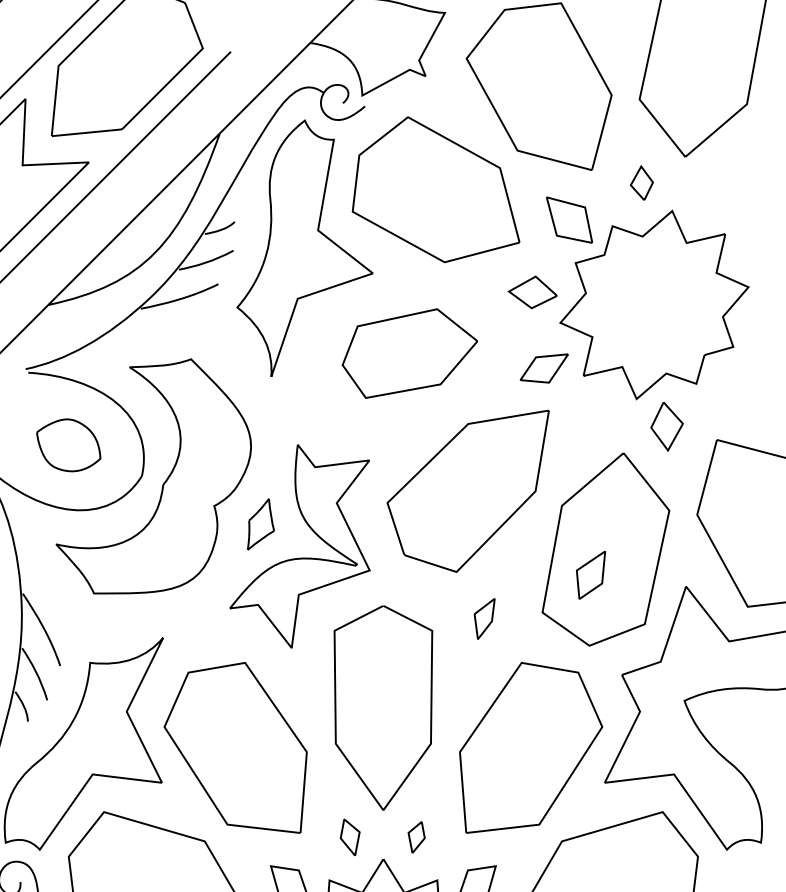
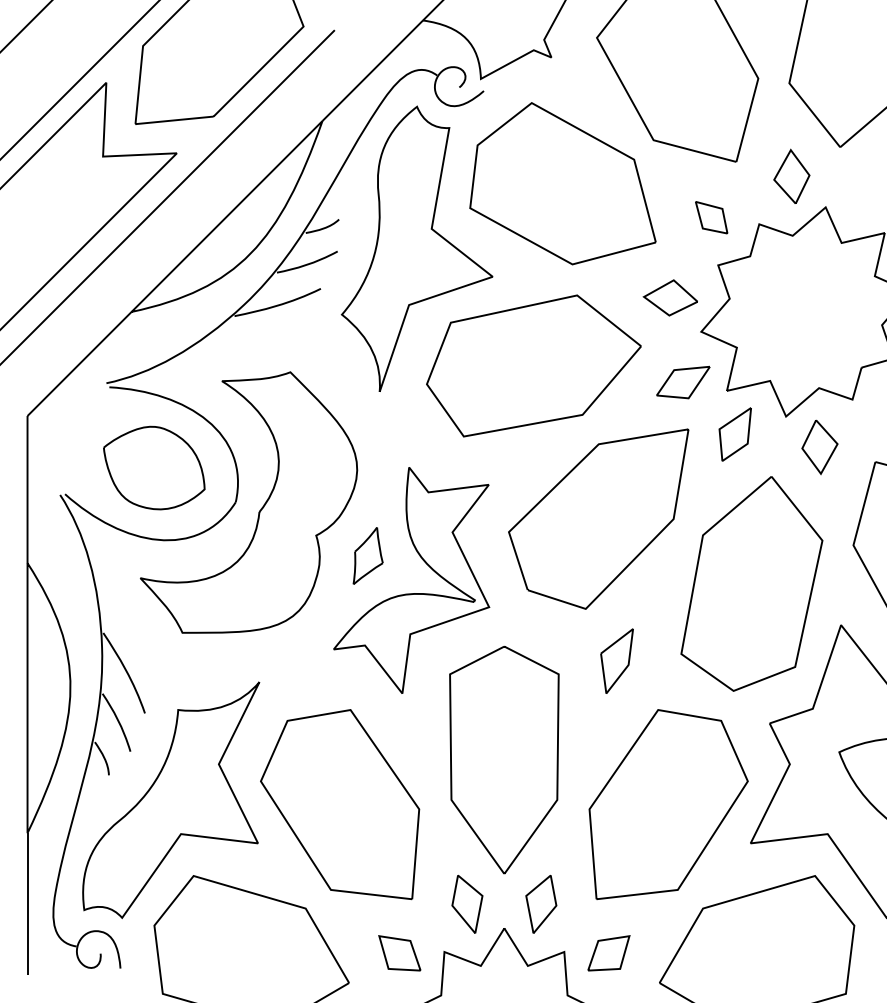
part: (641, 182) -> (791, 175), size x1.43
part: (569, 220) -> (711, 217), size x0.62
part: (409, 353) -> (533, 365), size x1.43
part: (68, 444) -> (154, 467), size x1.43
part: (590, 575) -> (734, 434), moved
part: (484, 618) -> (616, 660), size x1.43
part: (350, 836) -> (467, 903), size x1.43
part: (416, 836) -> (541, 903), size x1.67

